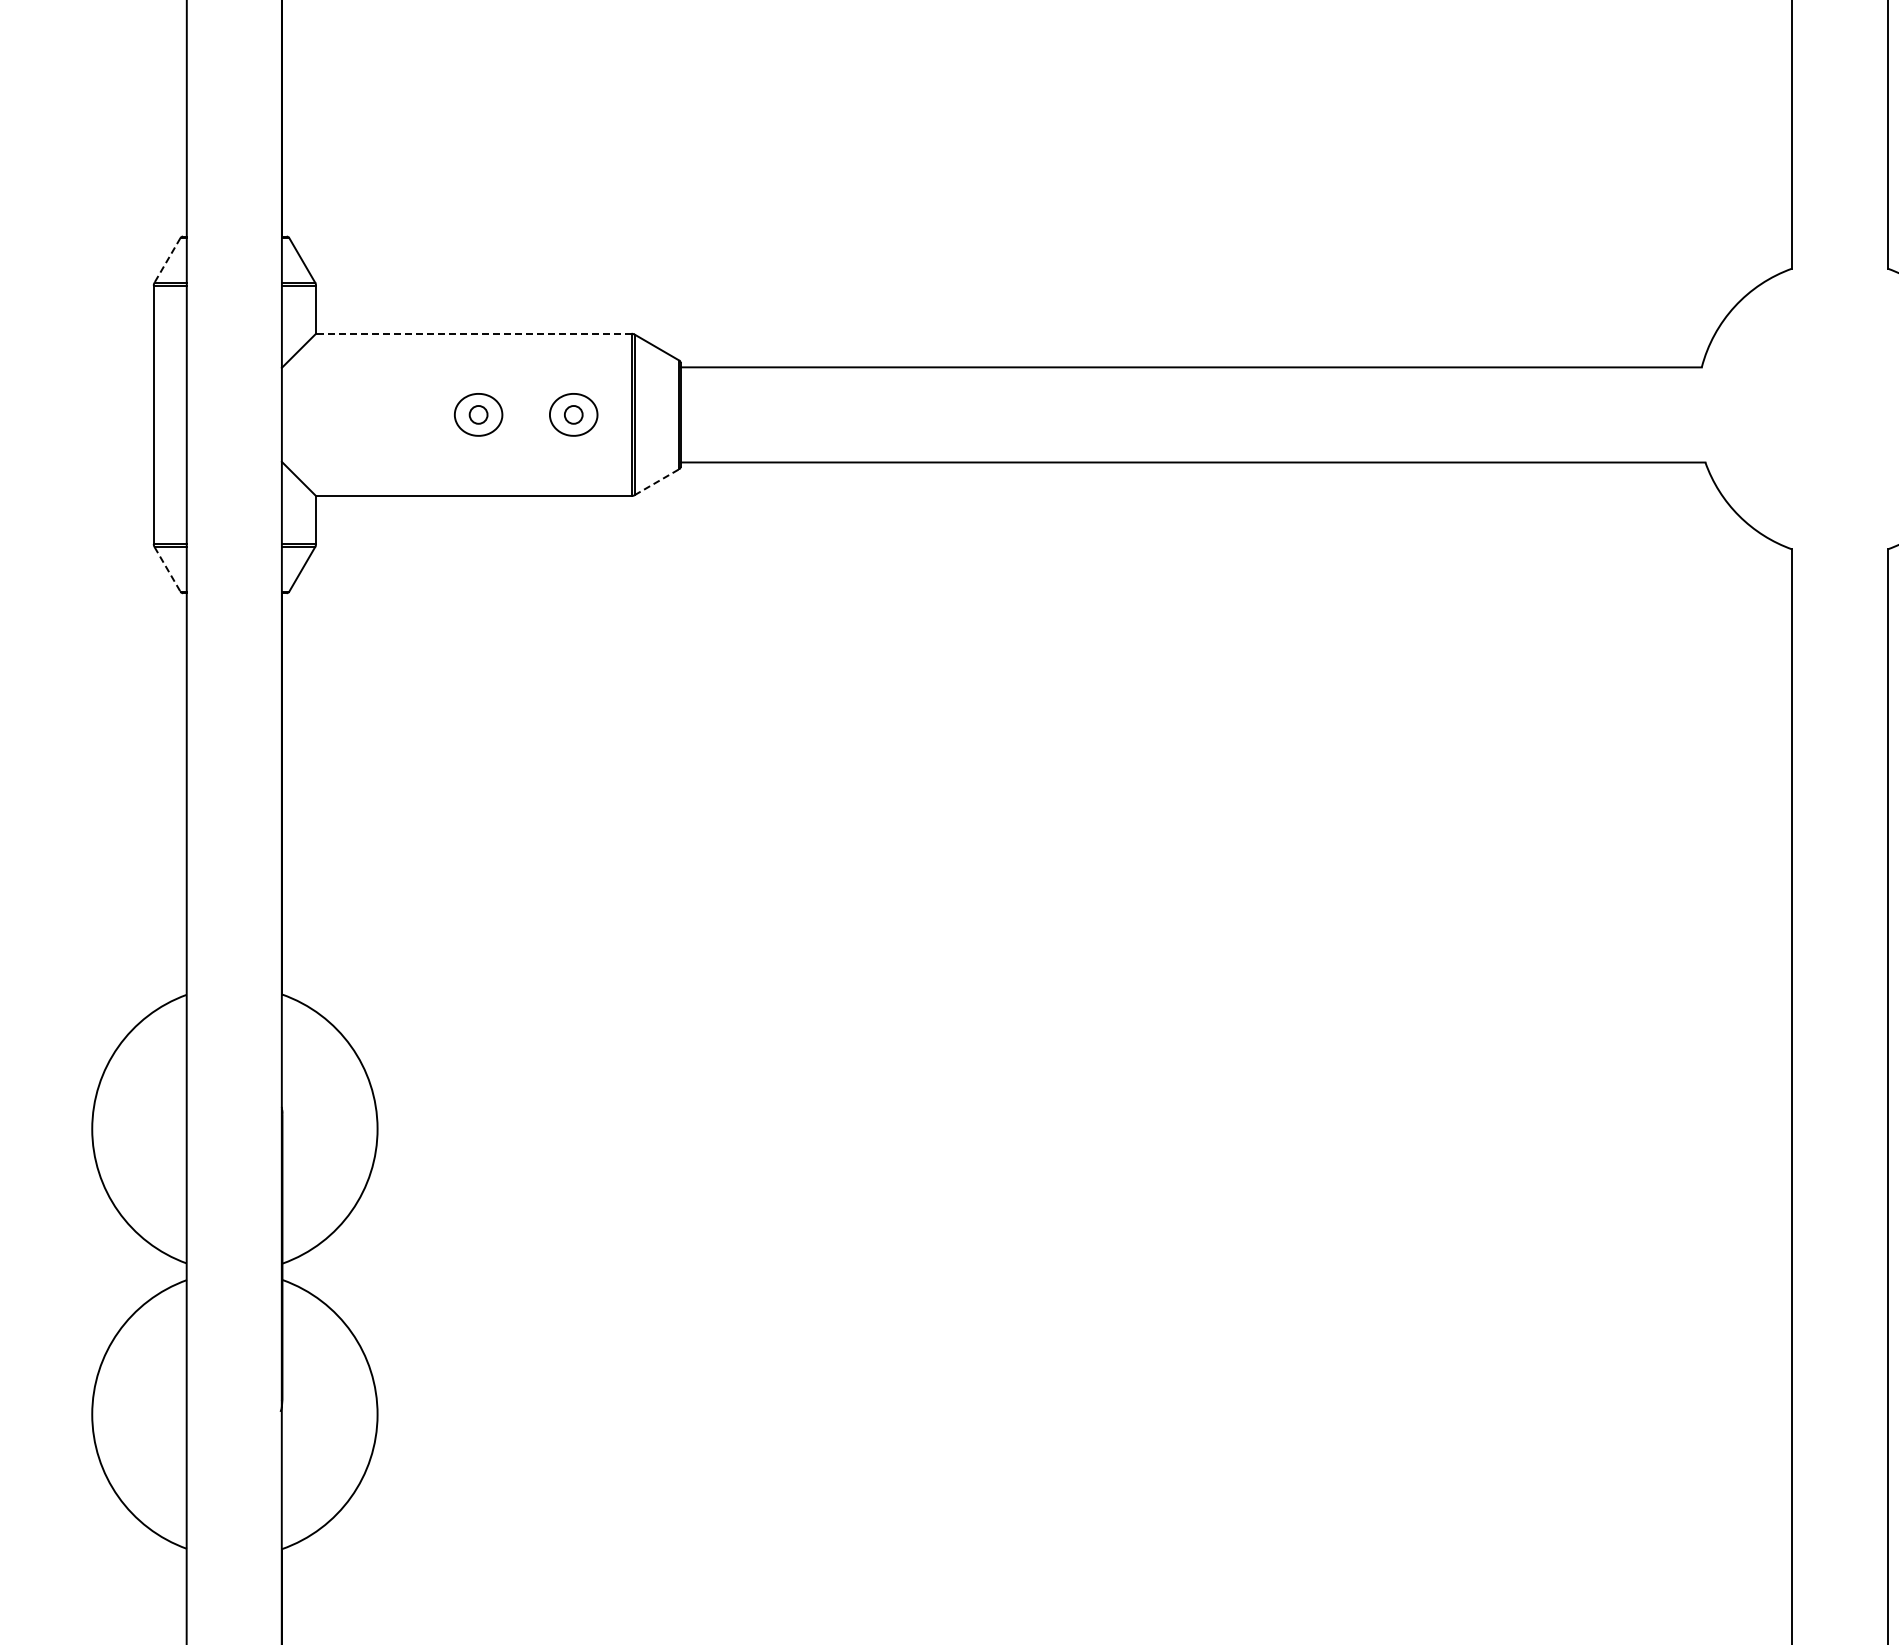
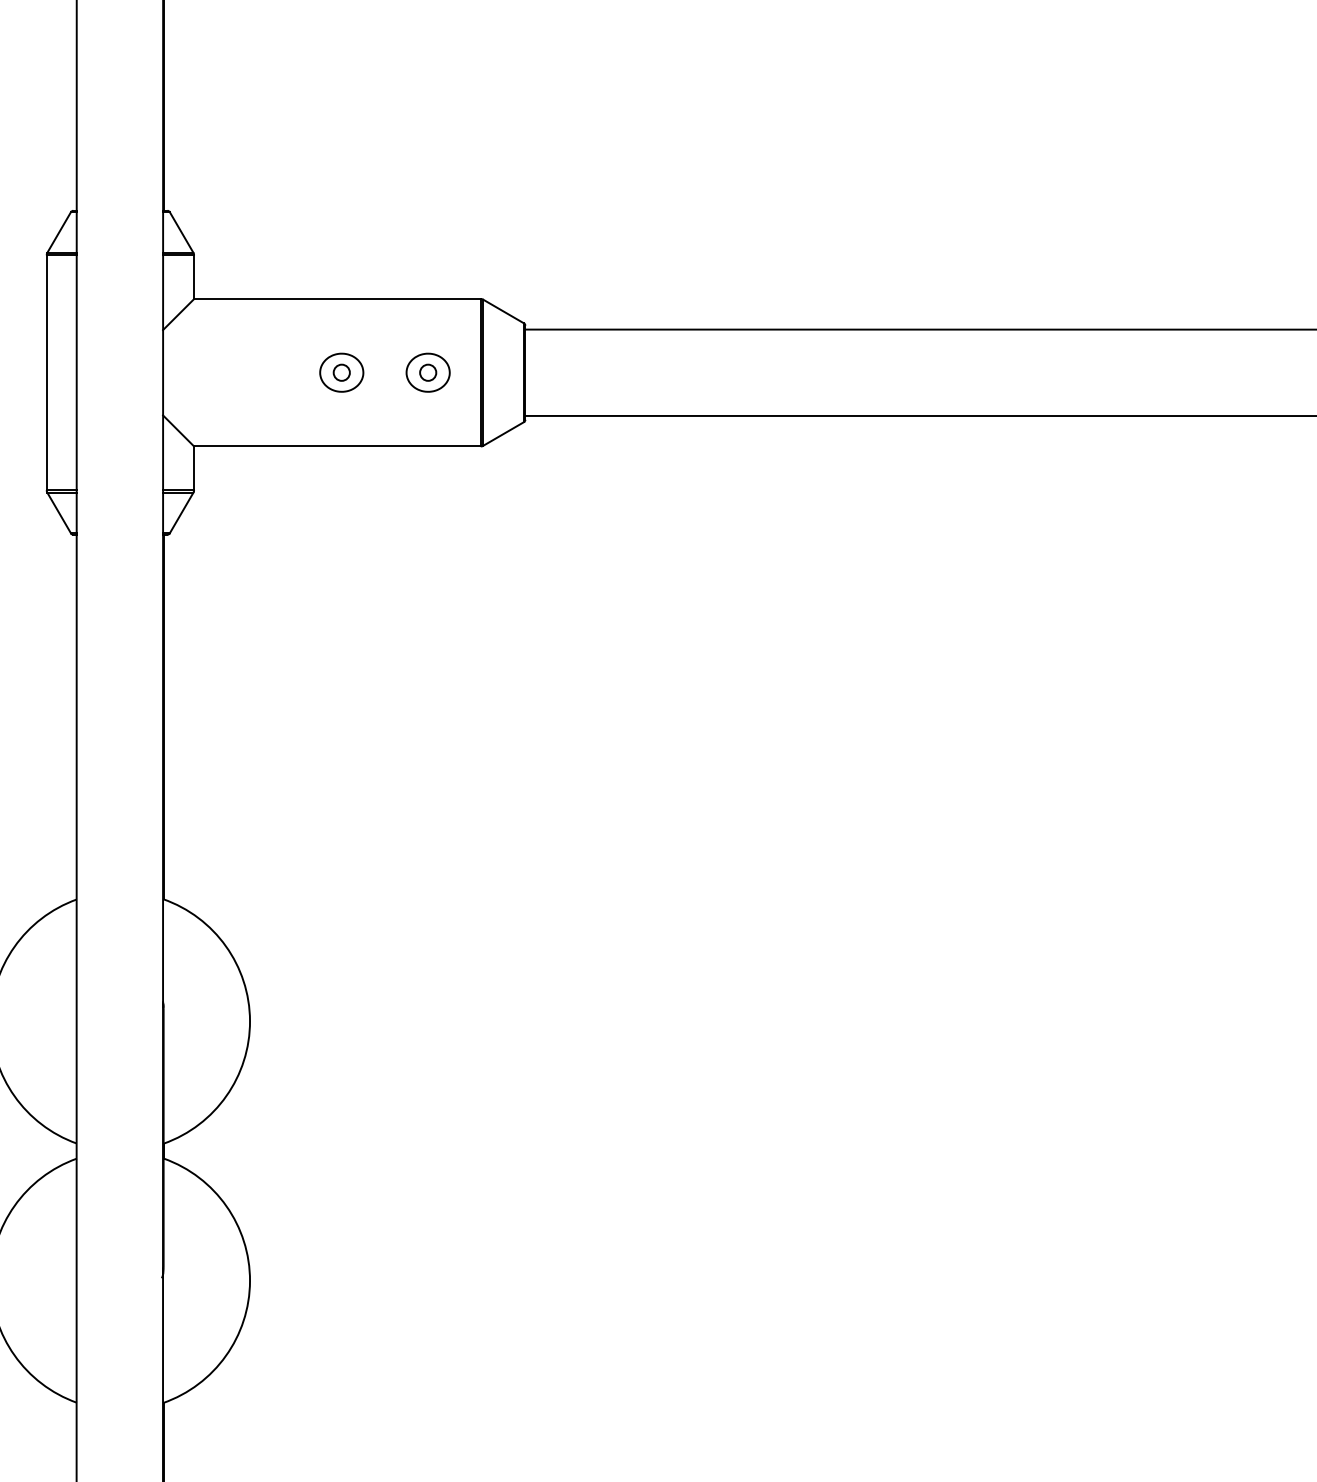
line: (167, 260) -> (59, 232), dashed -> solid
line: (473, 333) -> (337, 298), dashed -> solid
line: (656, 482) -> (503, 434), dashed -> solid
line: (167, 569) -> (59, 513), dashed -> solid

